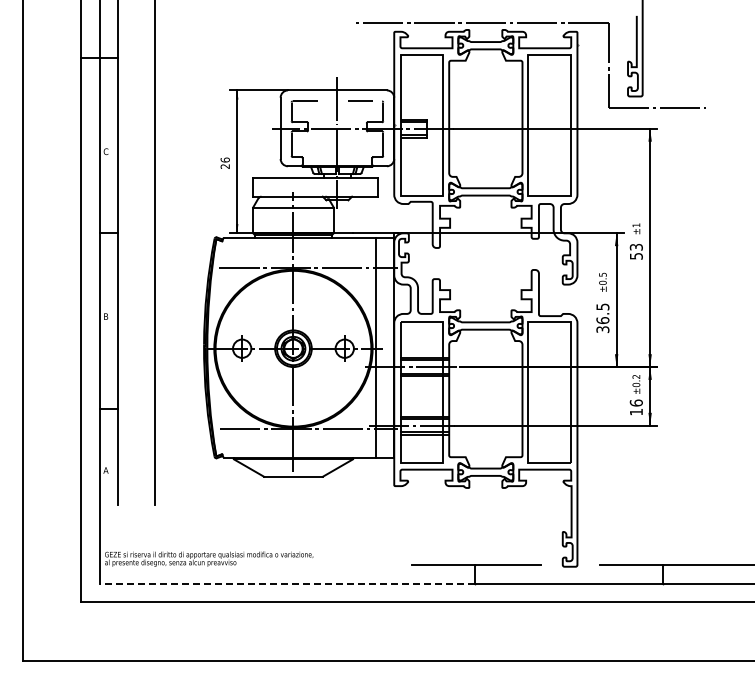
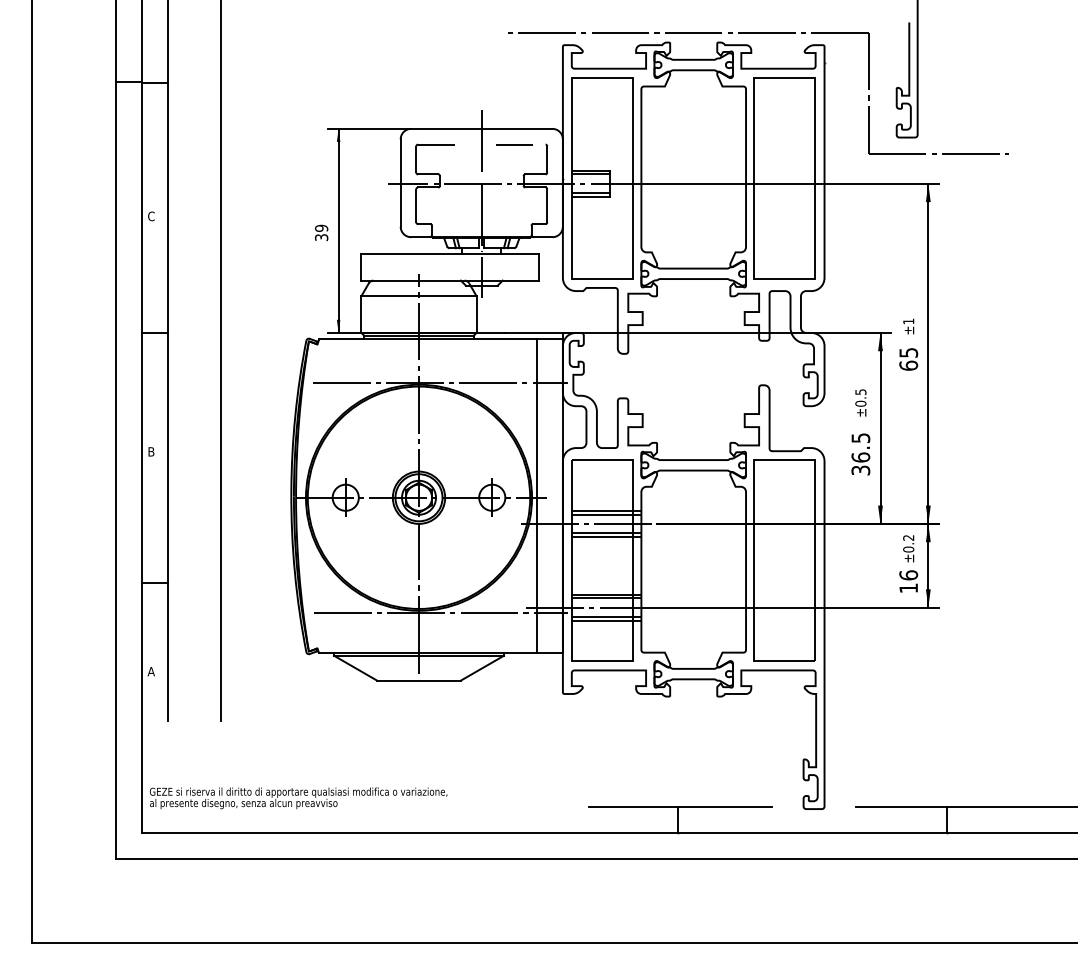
text: (224, 162) -> (320, 231), 26 -> 39
text: (635, 251) -> (907, 358), 53 -> 65
line: (287, 583) -> (410, 833), dashed -> solid

